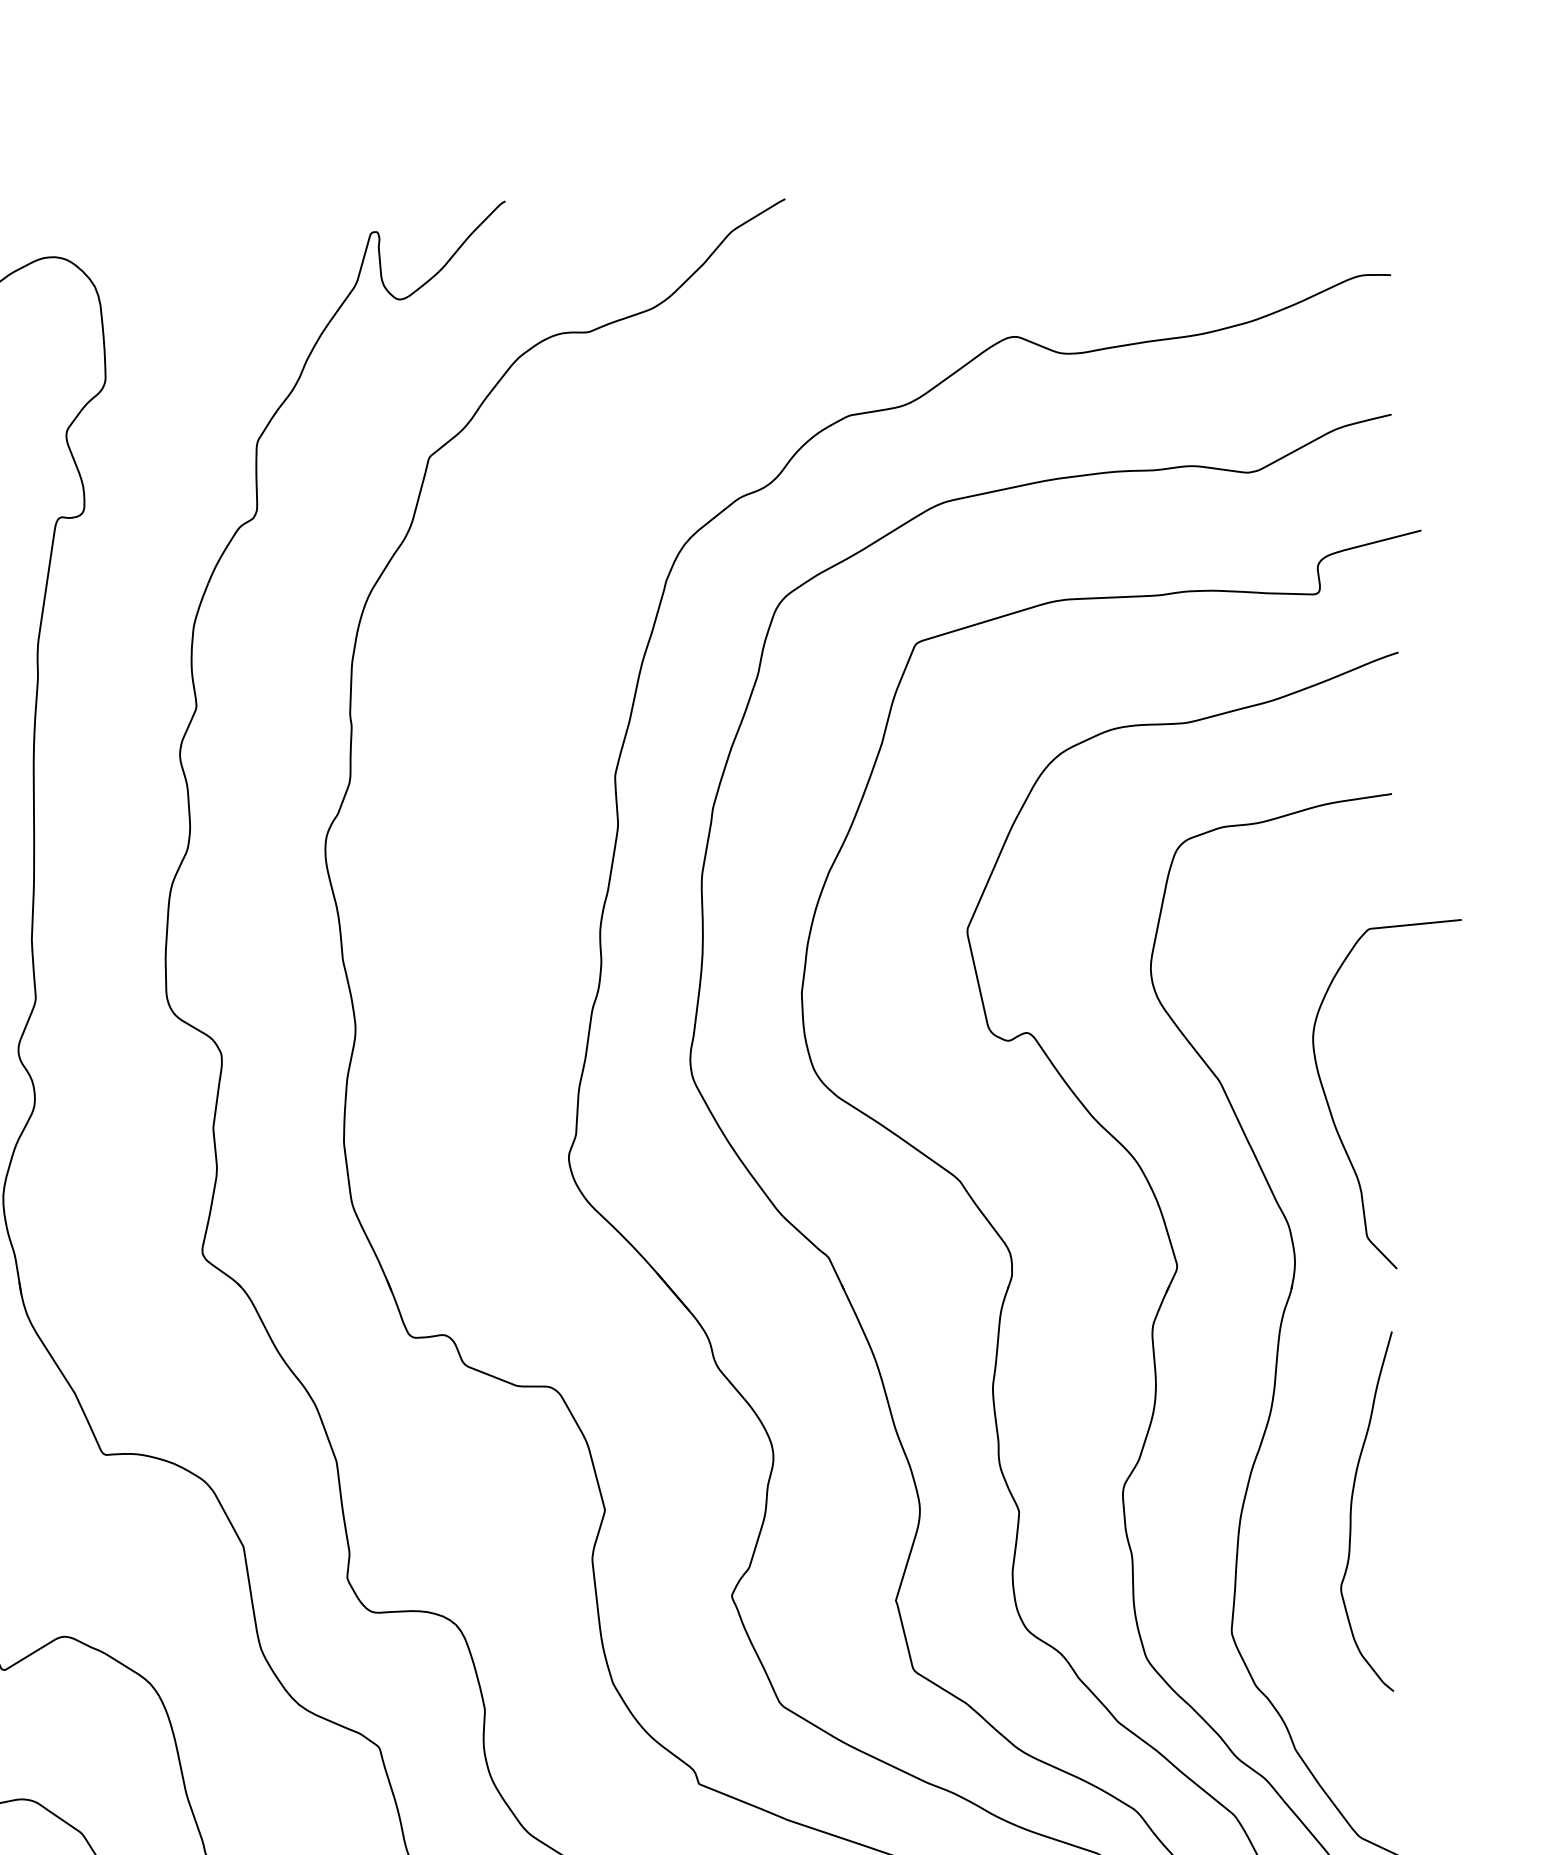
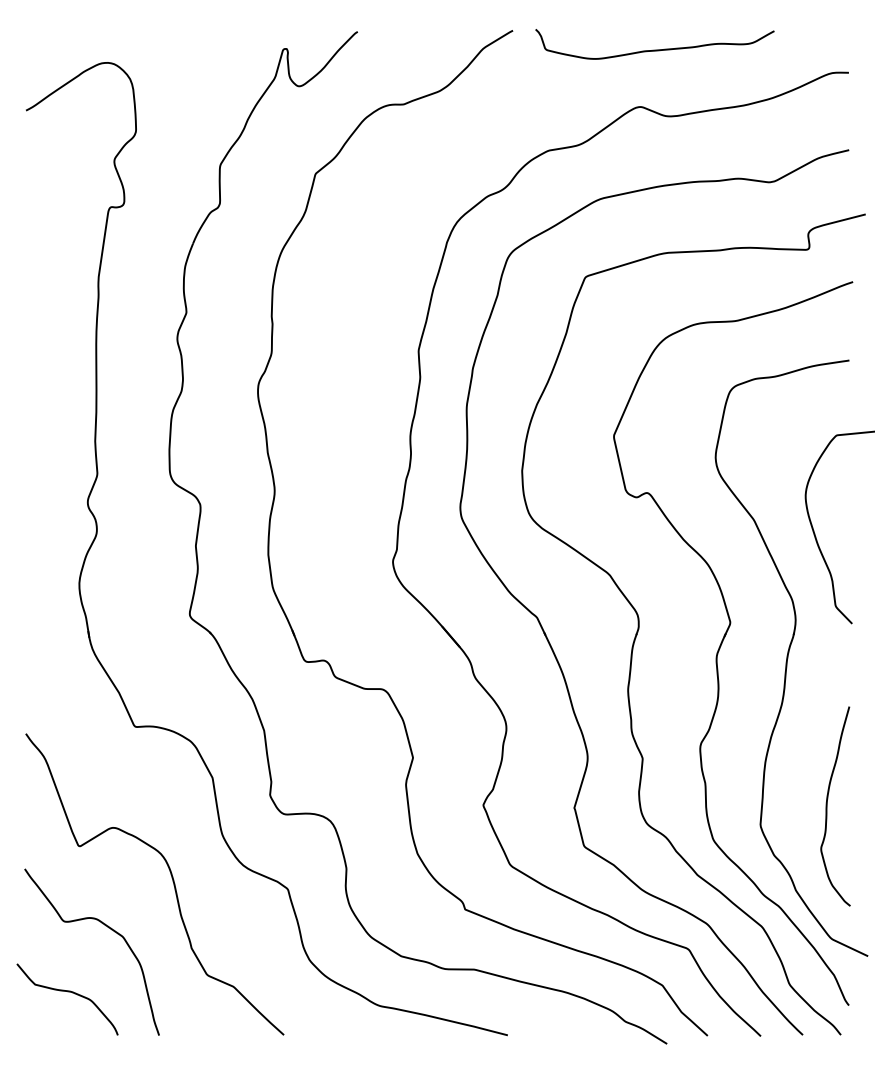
curve: (1040, 233) -> (654, 49), added
curve: (1352, 1511) -> (827, 806), moved

